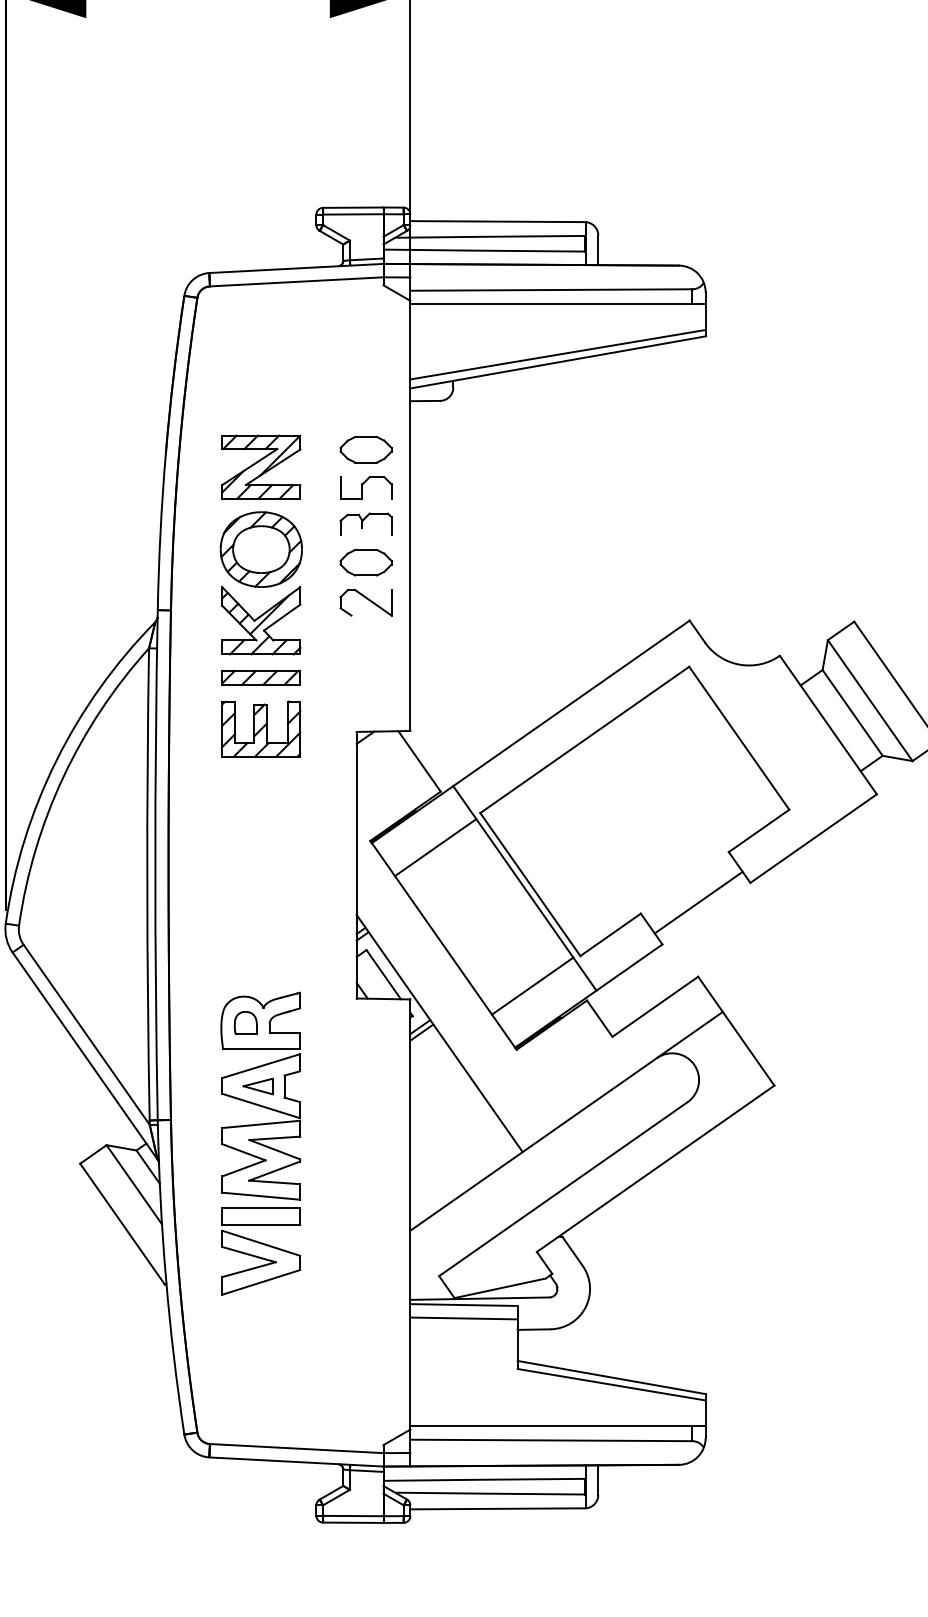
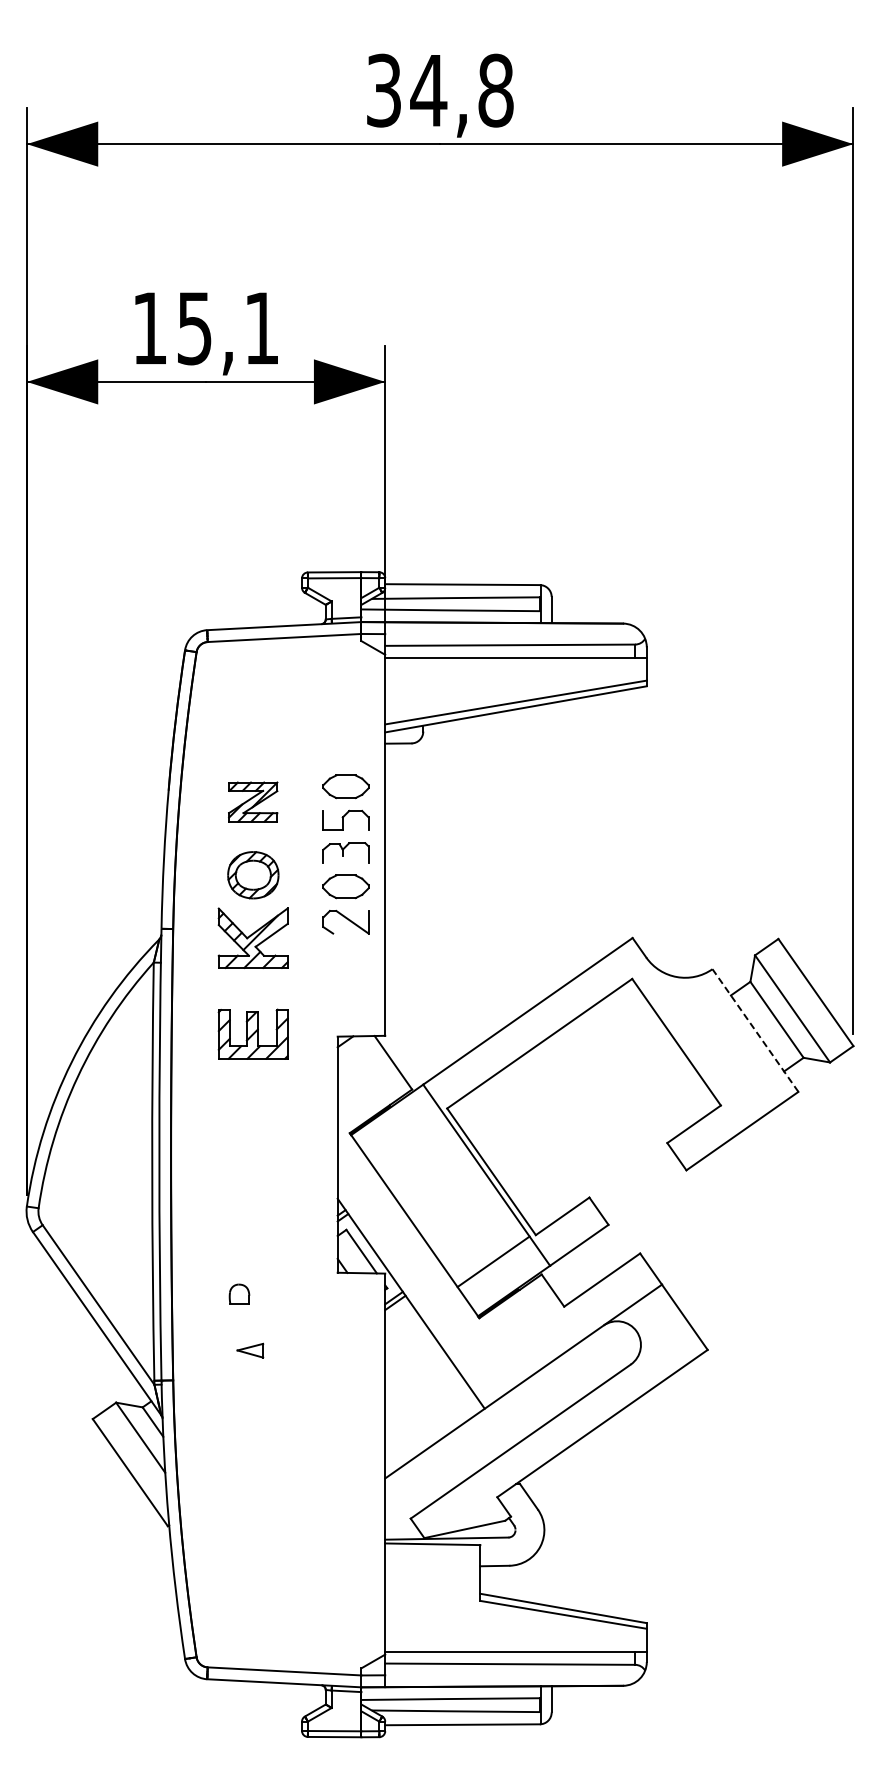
part: (260, 466) -> (252, 801), size x0.7
part: (261, 550) -> (253, 875), size x0.7
part: (260, 677) -> (252, 988), removed
line: (828, 724) -> (755, 1030), solid -> dashed
line: (435, 846) -> (407, 1138), removed
line: (698, 902) -> (640, 1187), removed
part: (260, 1143) -> (252, 1401), removed
line: (463, 1317) -> (432, 1555), removed

